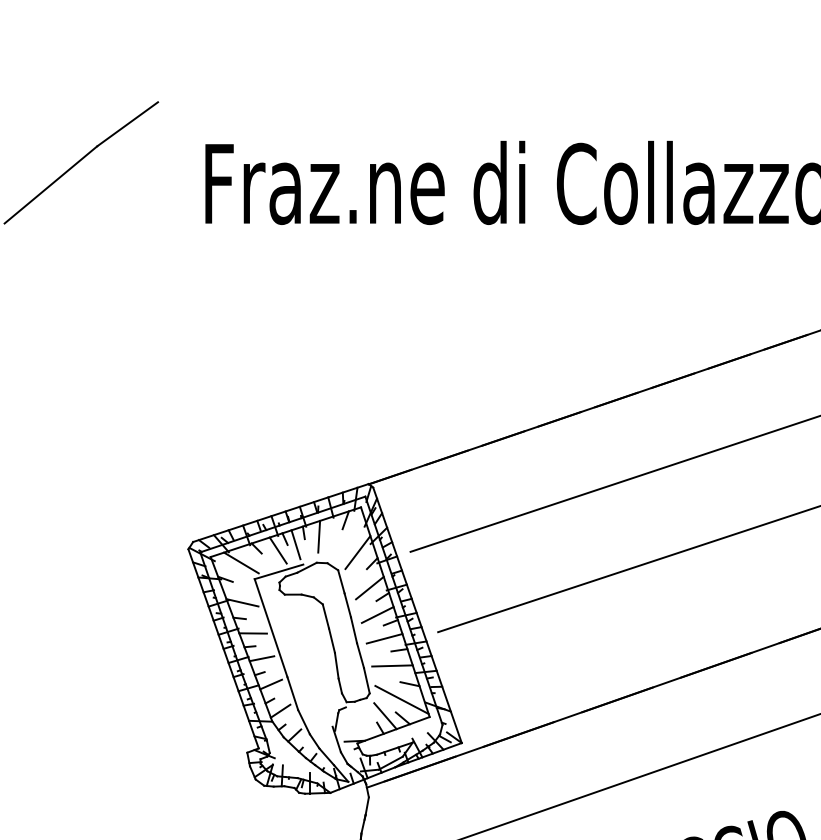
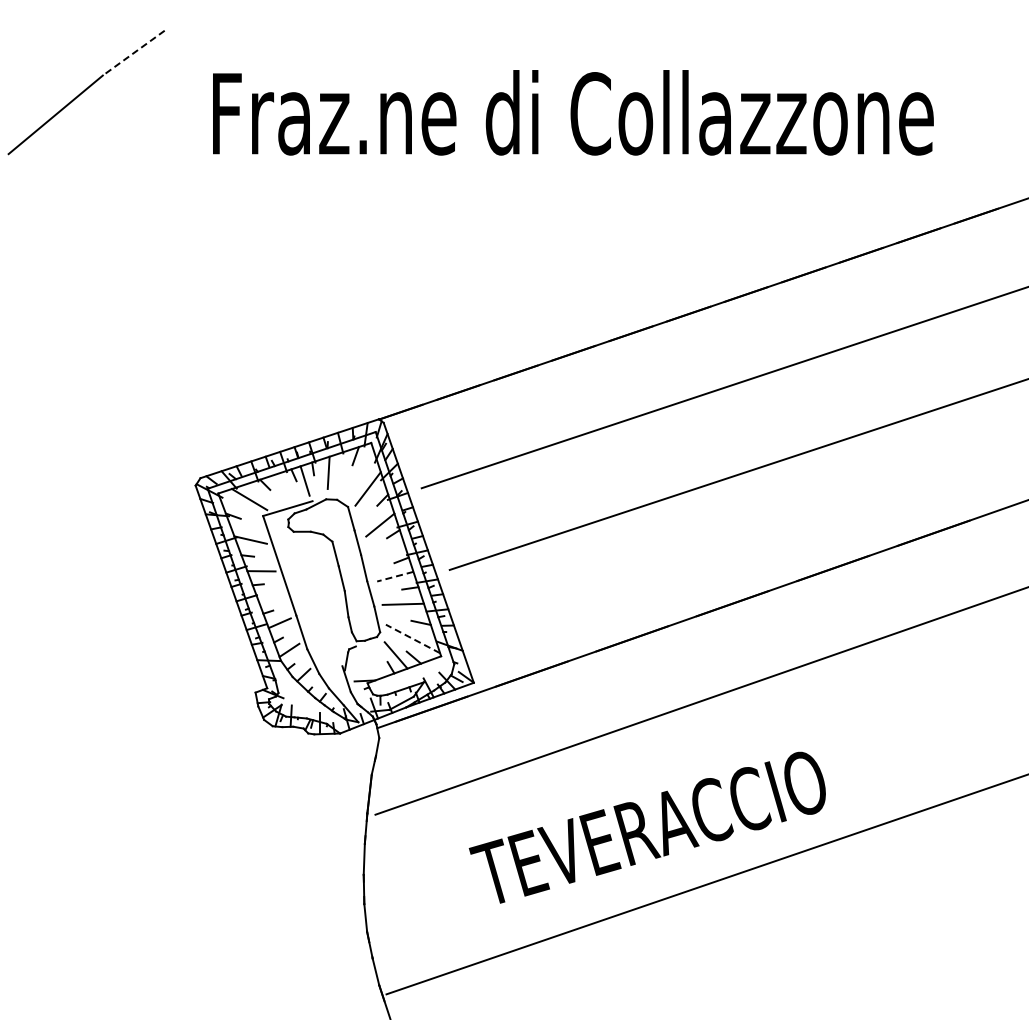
line: (127, 124) -> (133, 53), solid -> dashed
line: (277, 550) -> (286, 486), removed
line: (377, 615) -> (388, 552), removed
line: (384, 638) -> (395, 576), solid -> dashed
line: (261, 658) -> (270, 596), removed
line: (402, 699) -> (413, 638), solid -> dashed

